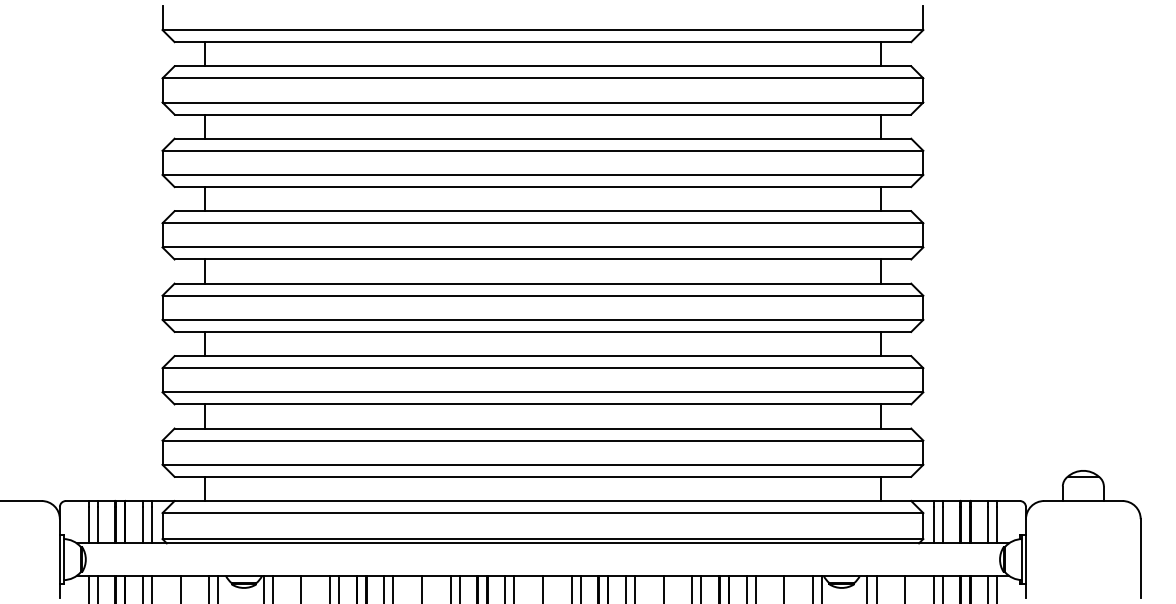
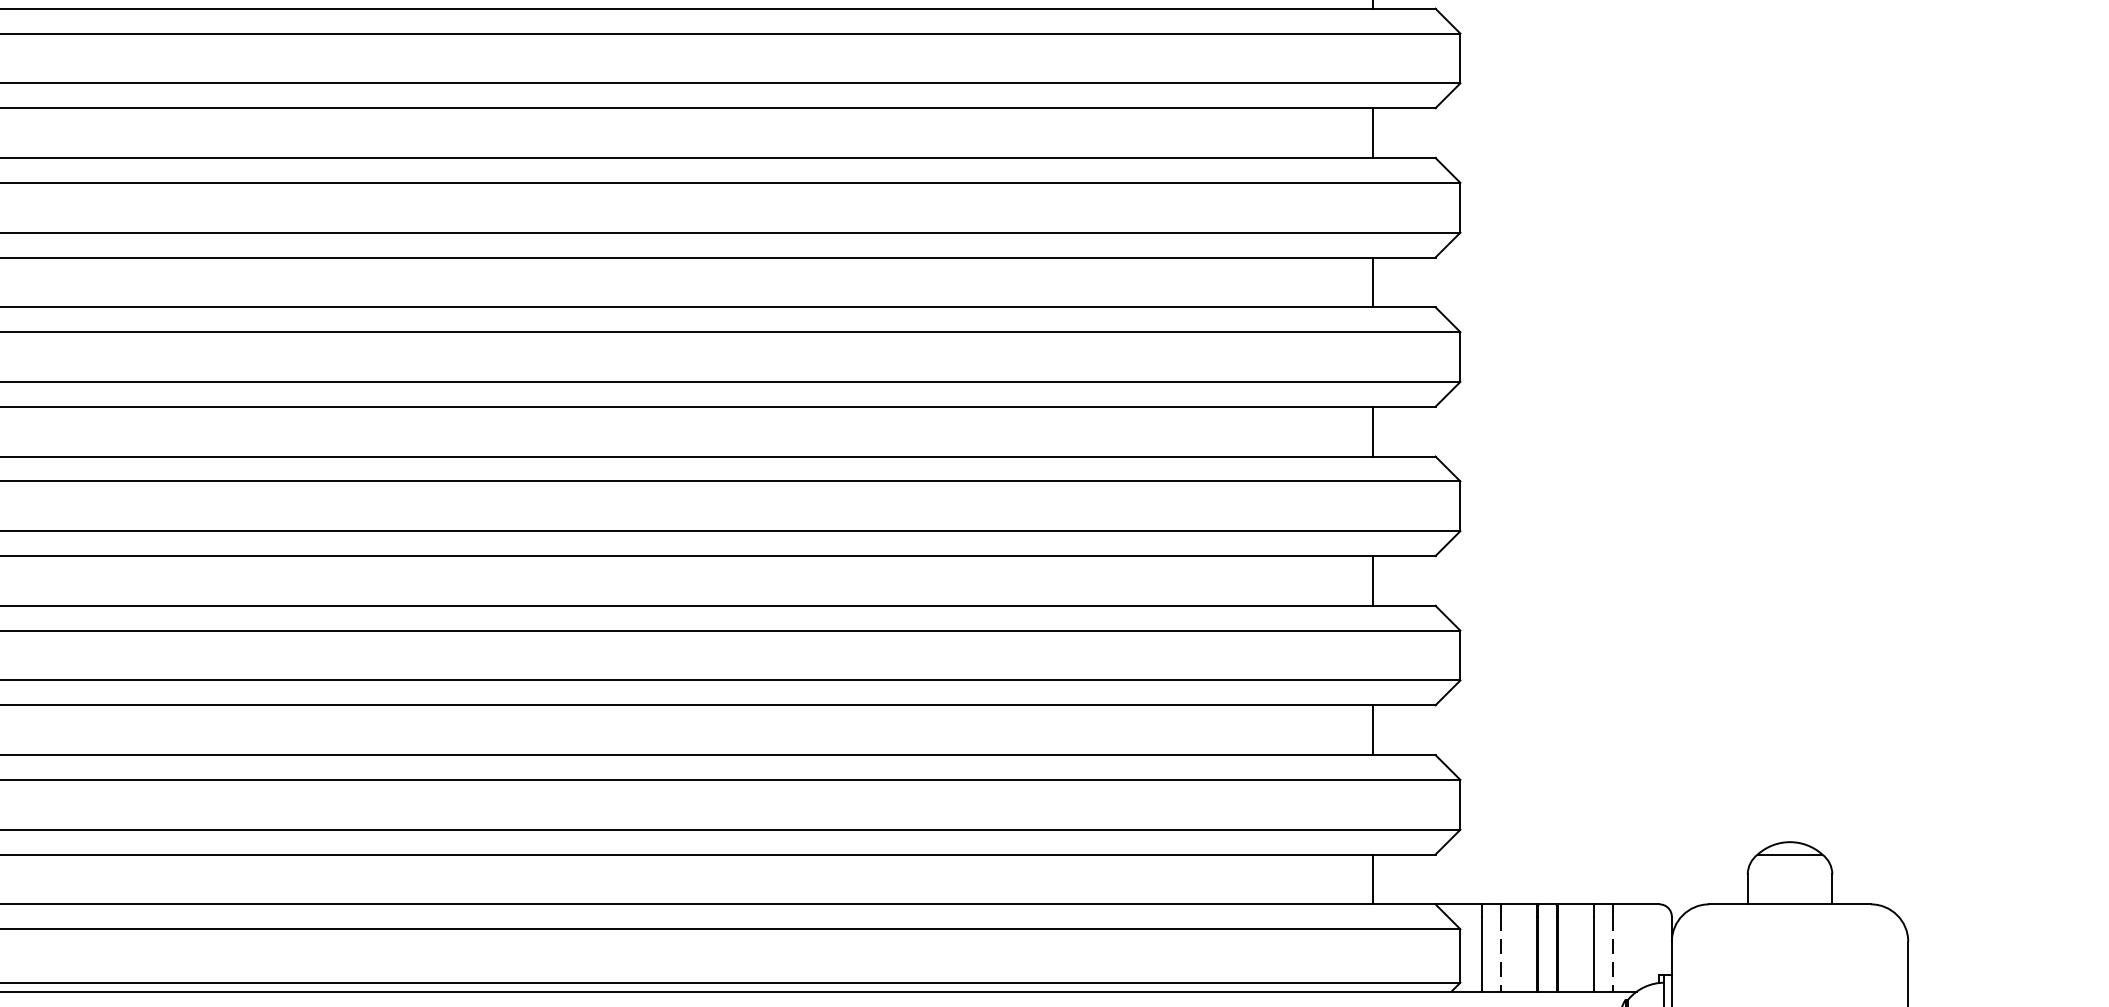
line: (942, 525) -> (1499, 954), solid -> dashed
line: (997, 525) -> (1613, 954), solid -> dashed

